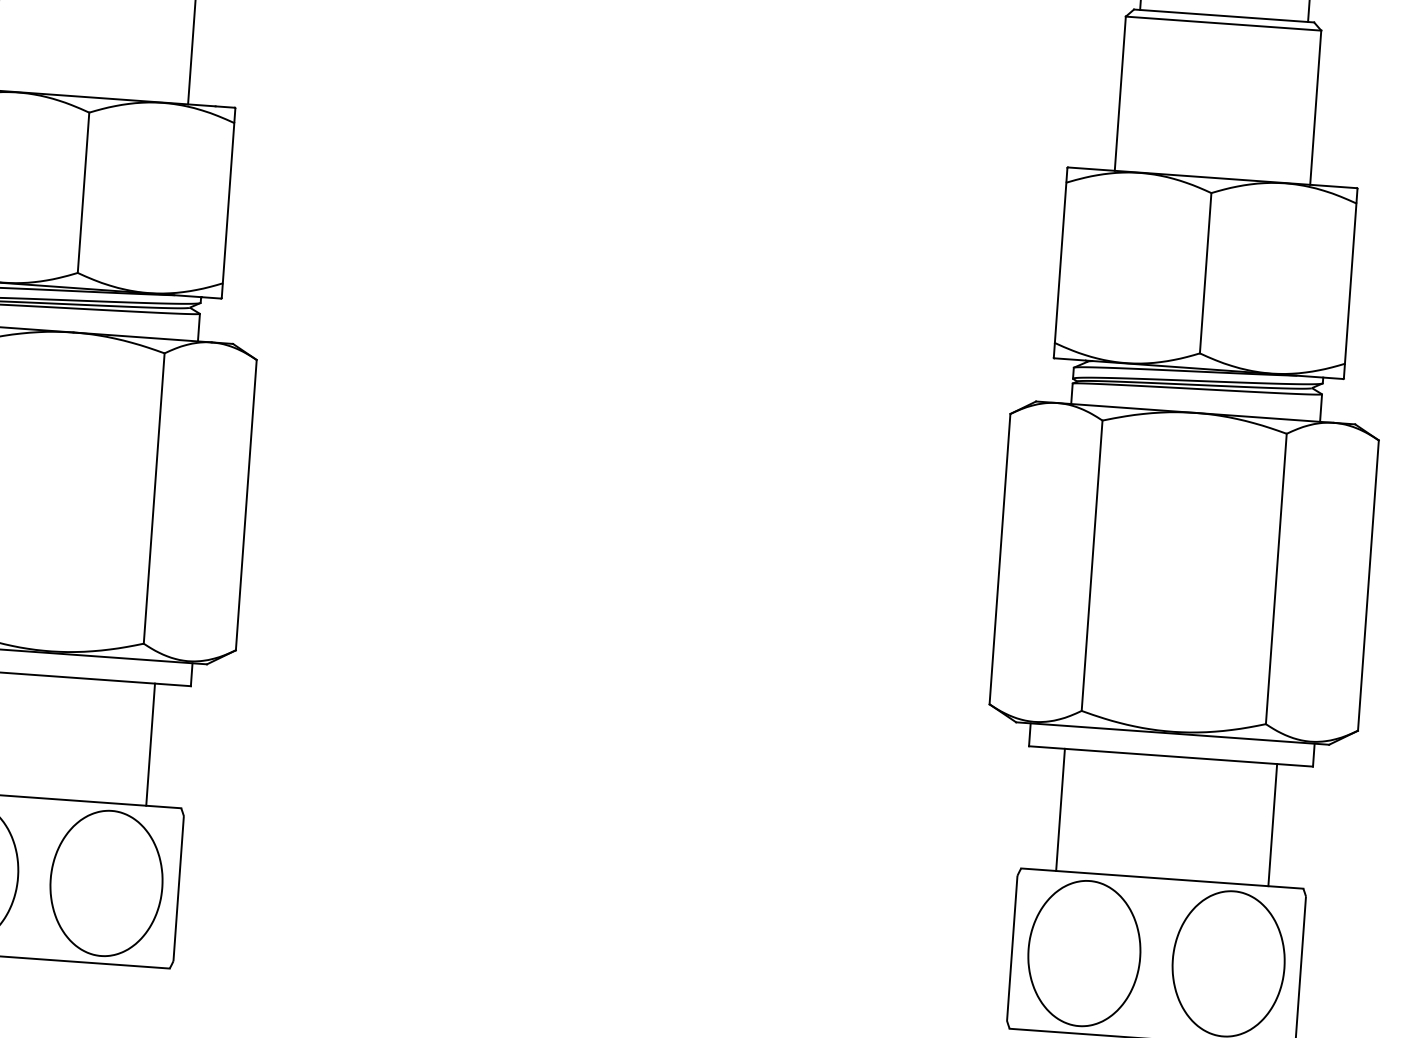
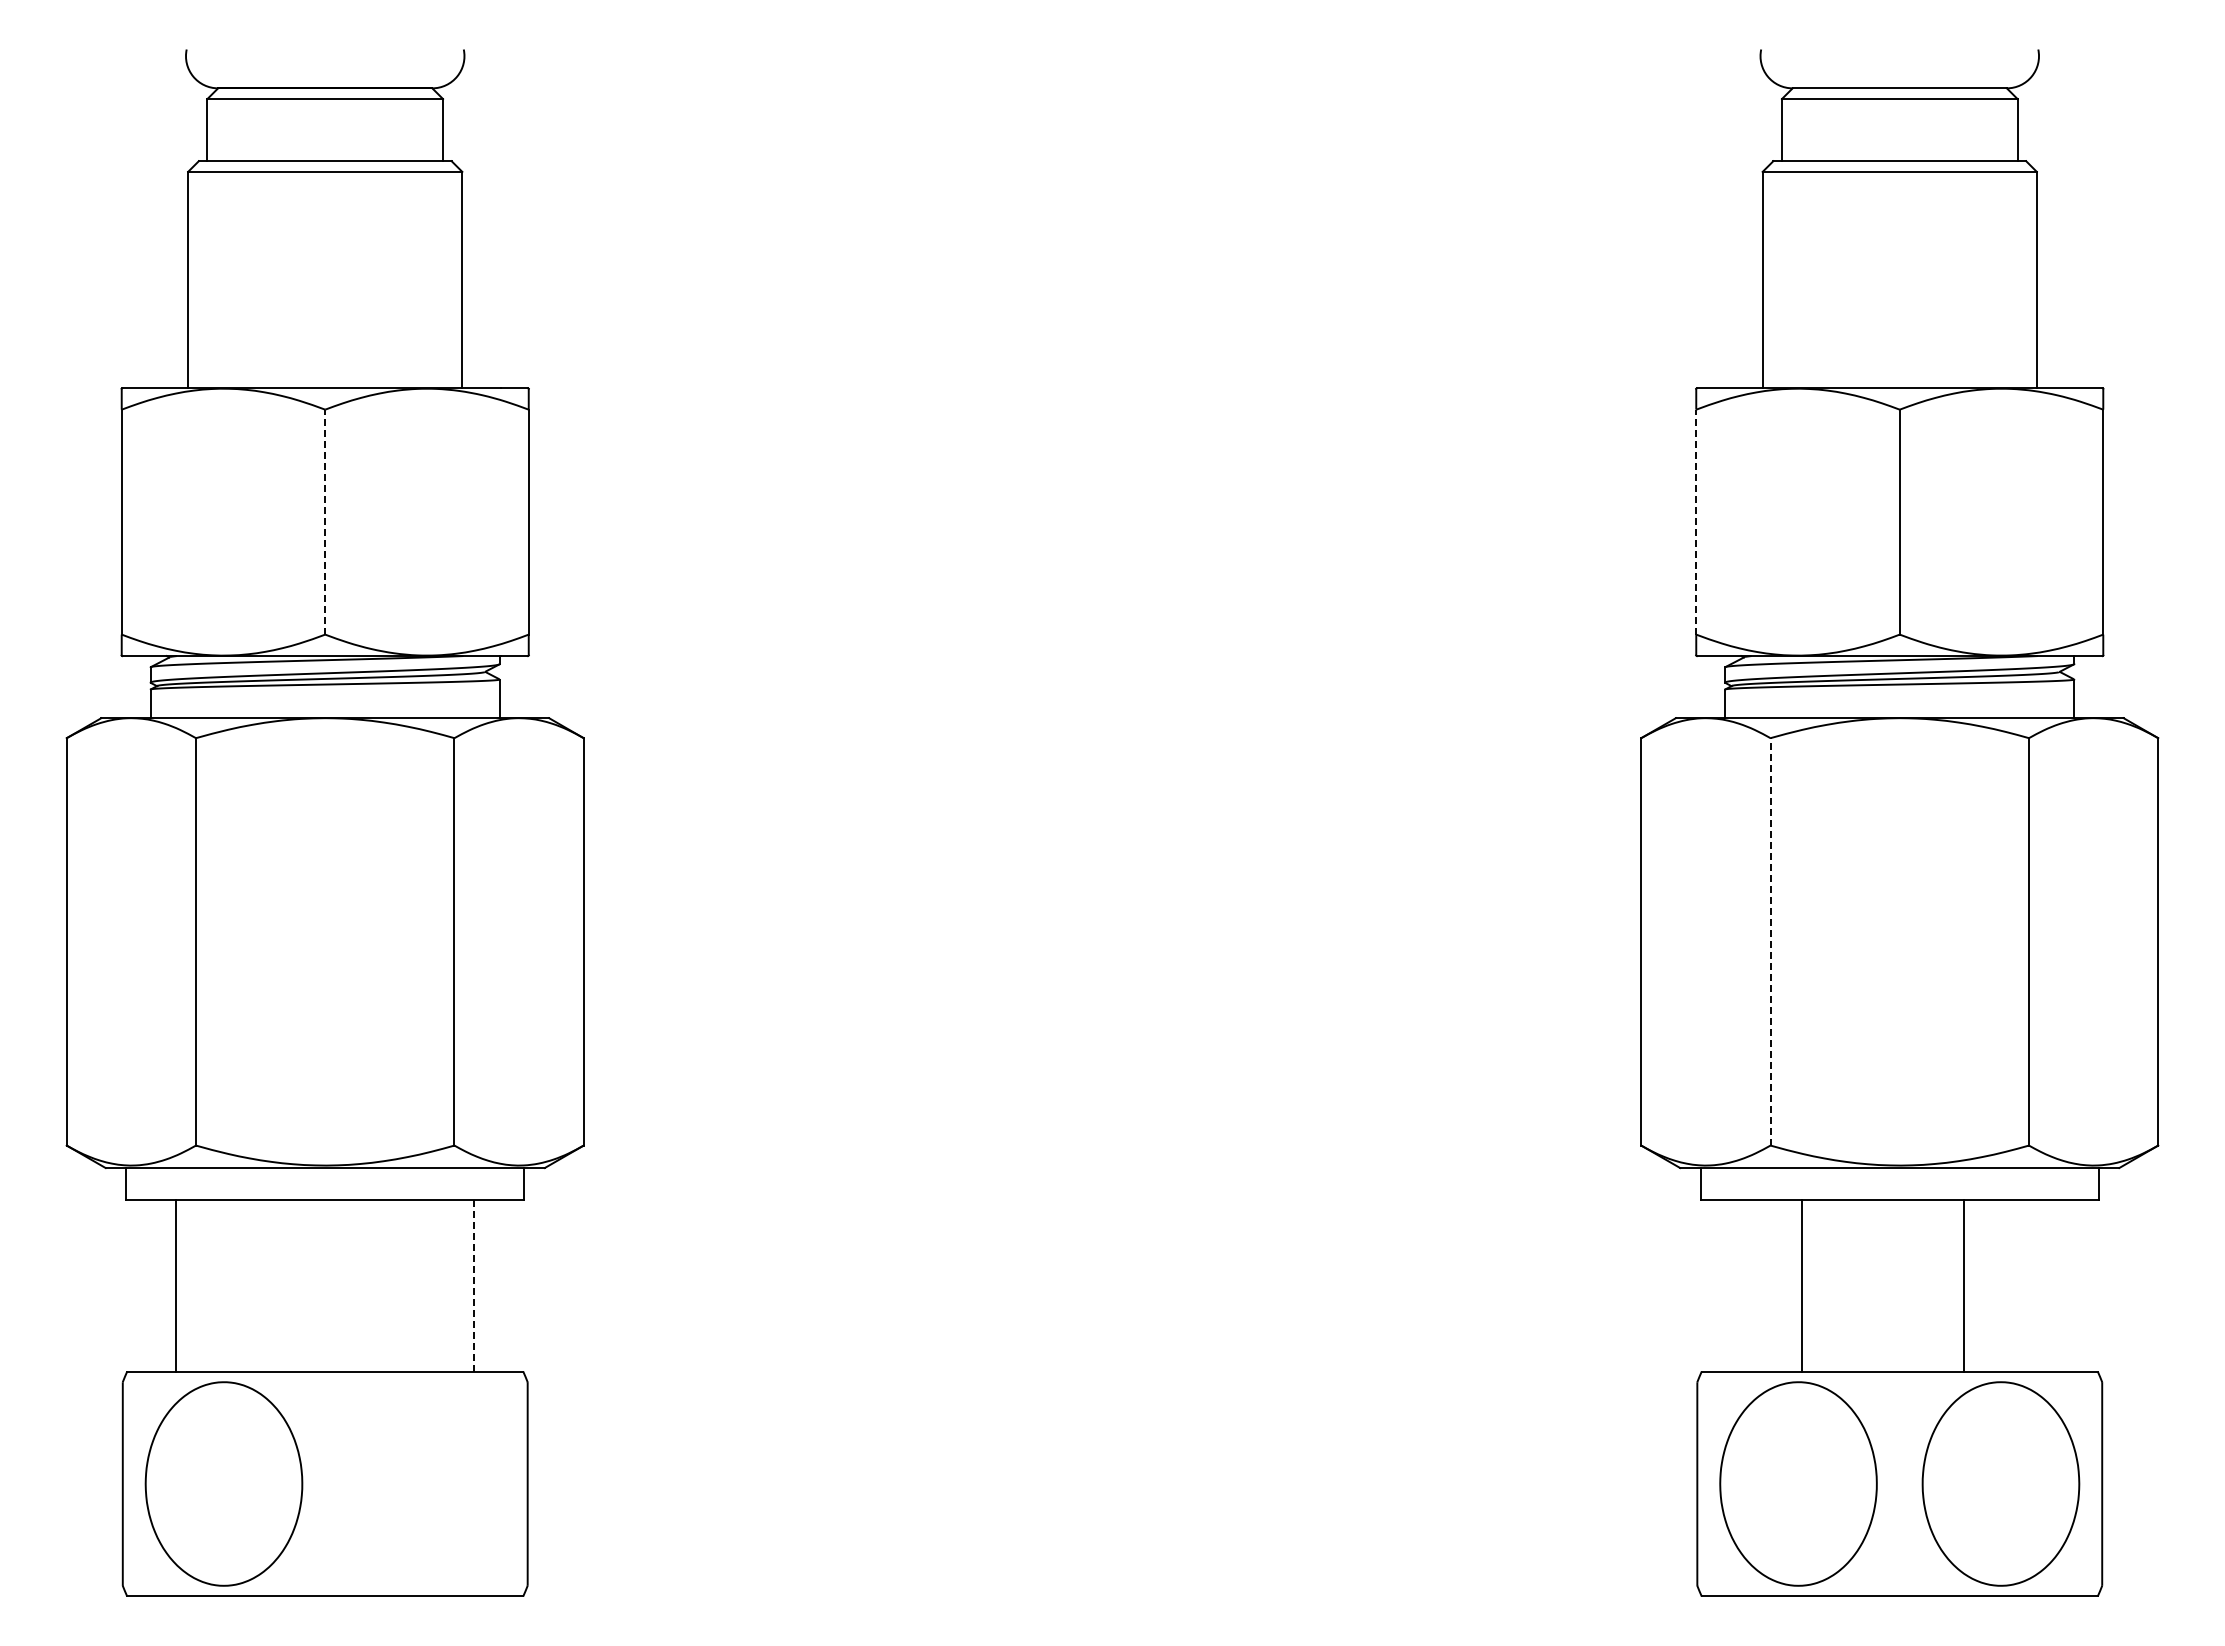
line: (83, 192) -> (325, 521), solid -> dashed
line: (1060, 262) -> (1696, 521), solid -> dashed
line: (1092, 565) -> (1770, 941), solid -> dashed
line: (150, 744) -> (474, 1285), solid -> dashed
line: (1060, 809) -> (1801, 1285), moved
line: (1272, 824) -> (1963, 1285), moved
part: (106, 883) -> (426, 1483), removed

